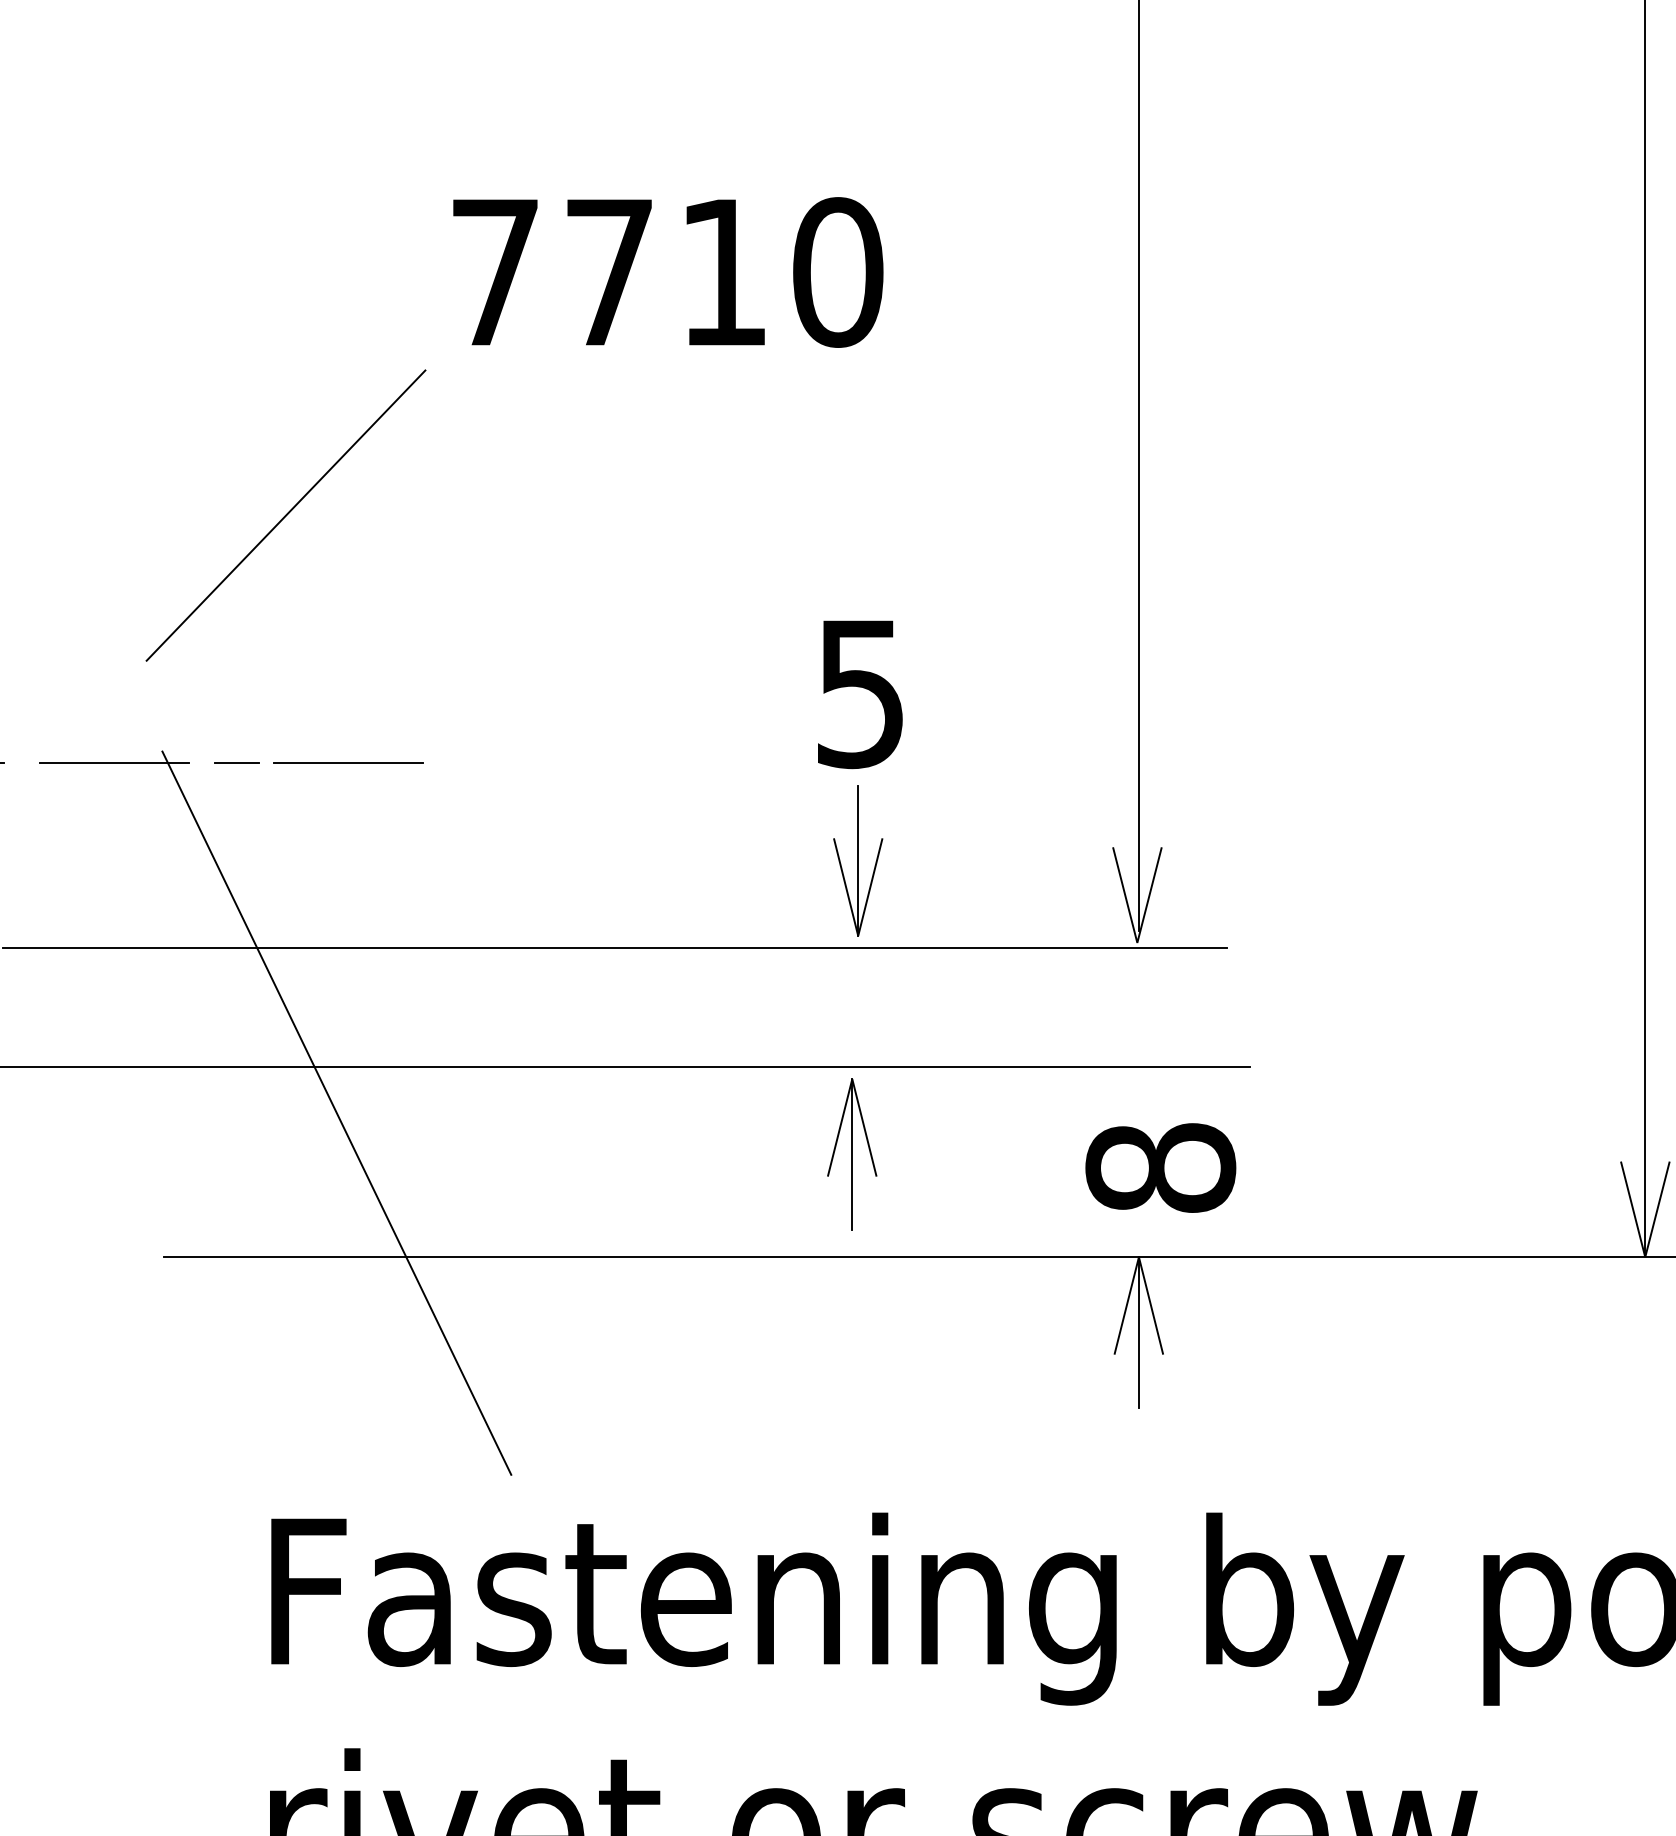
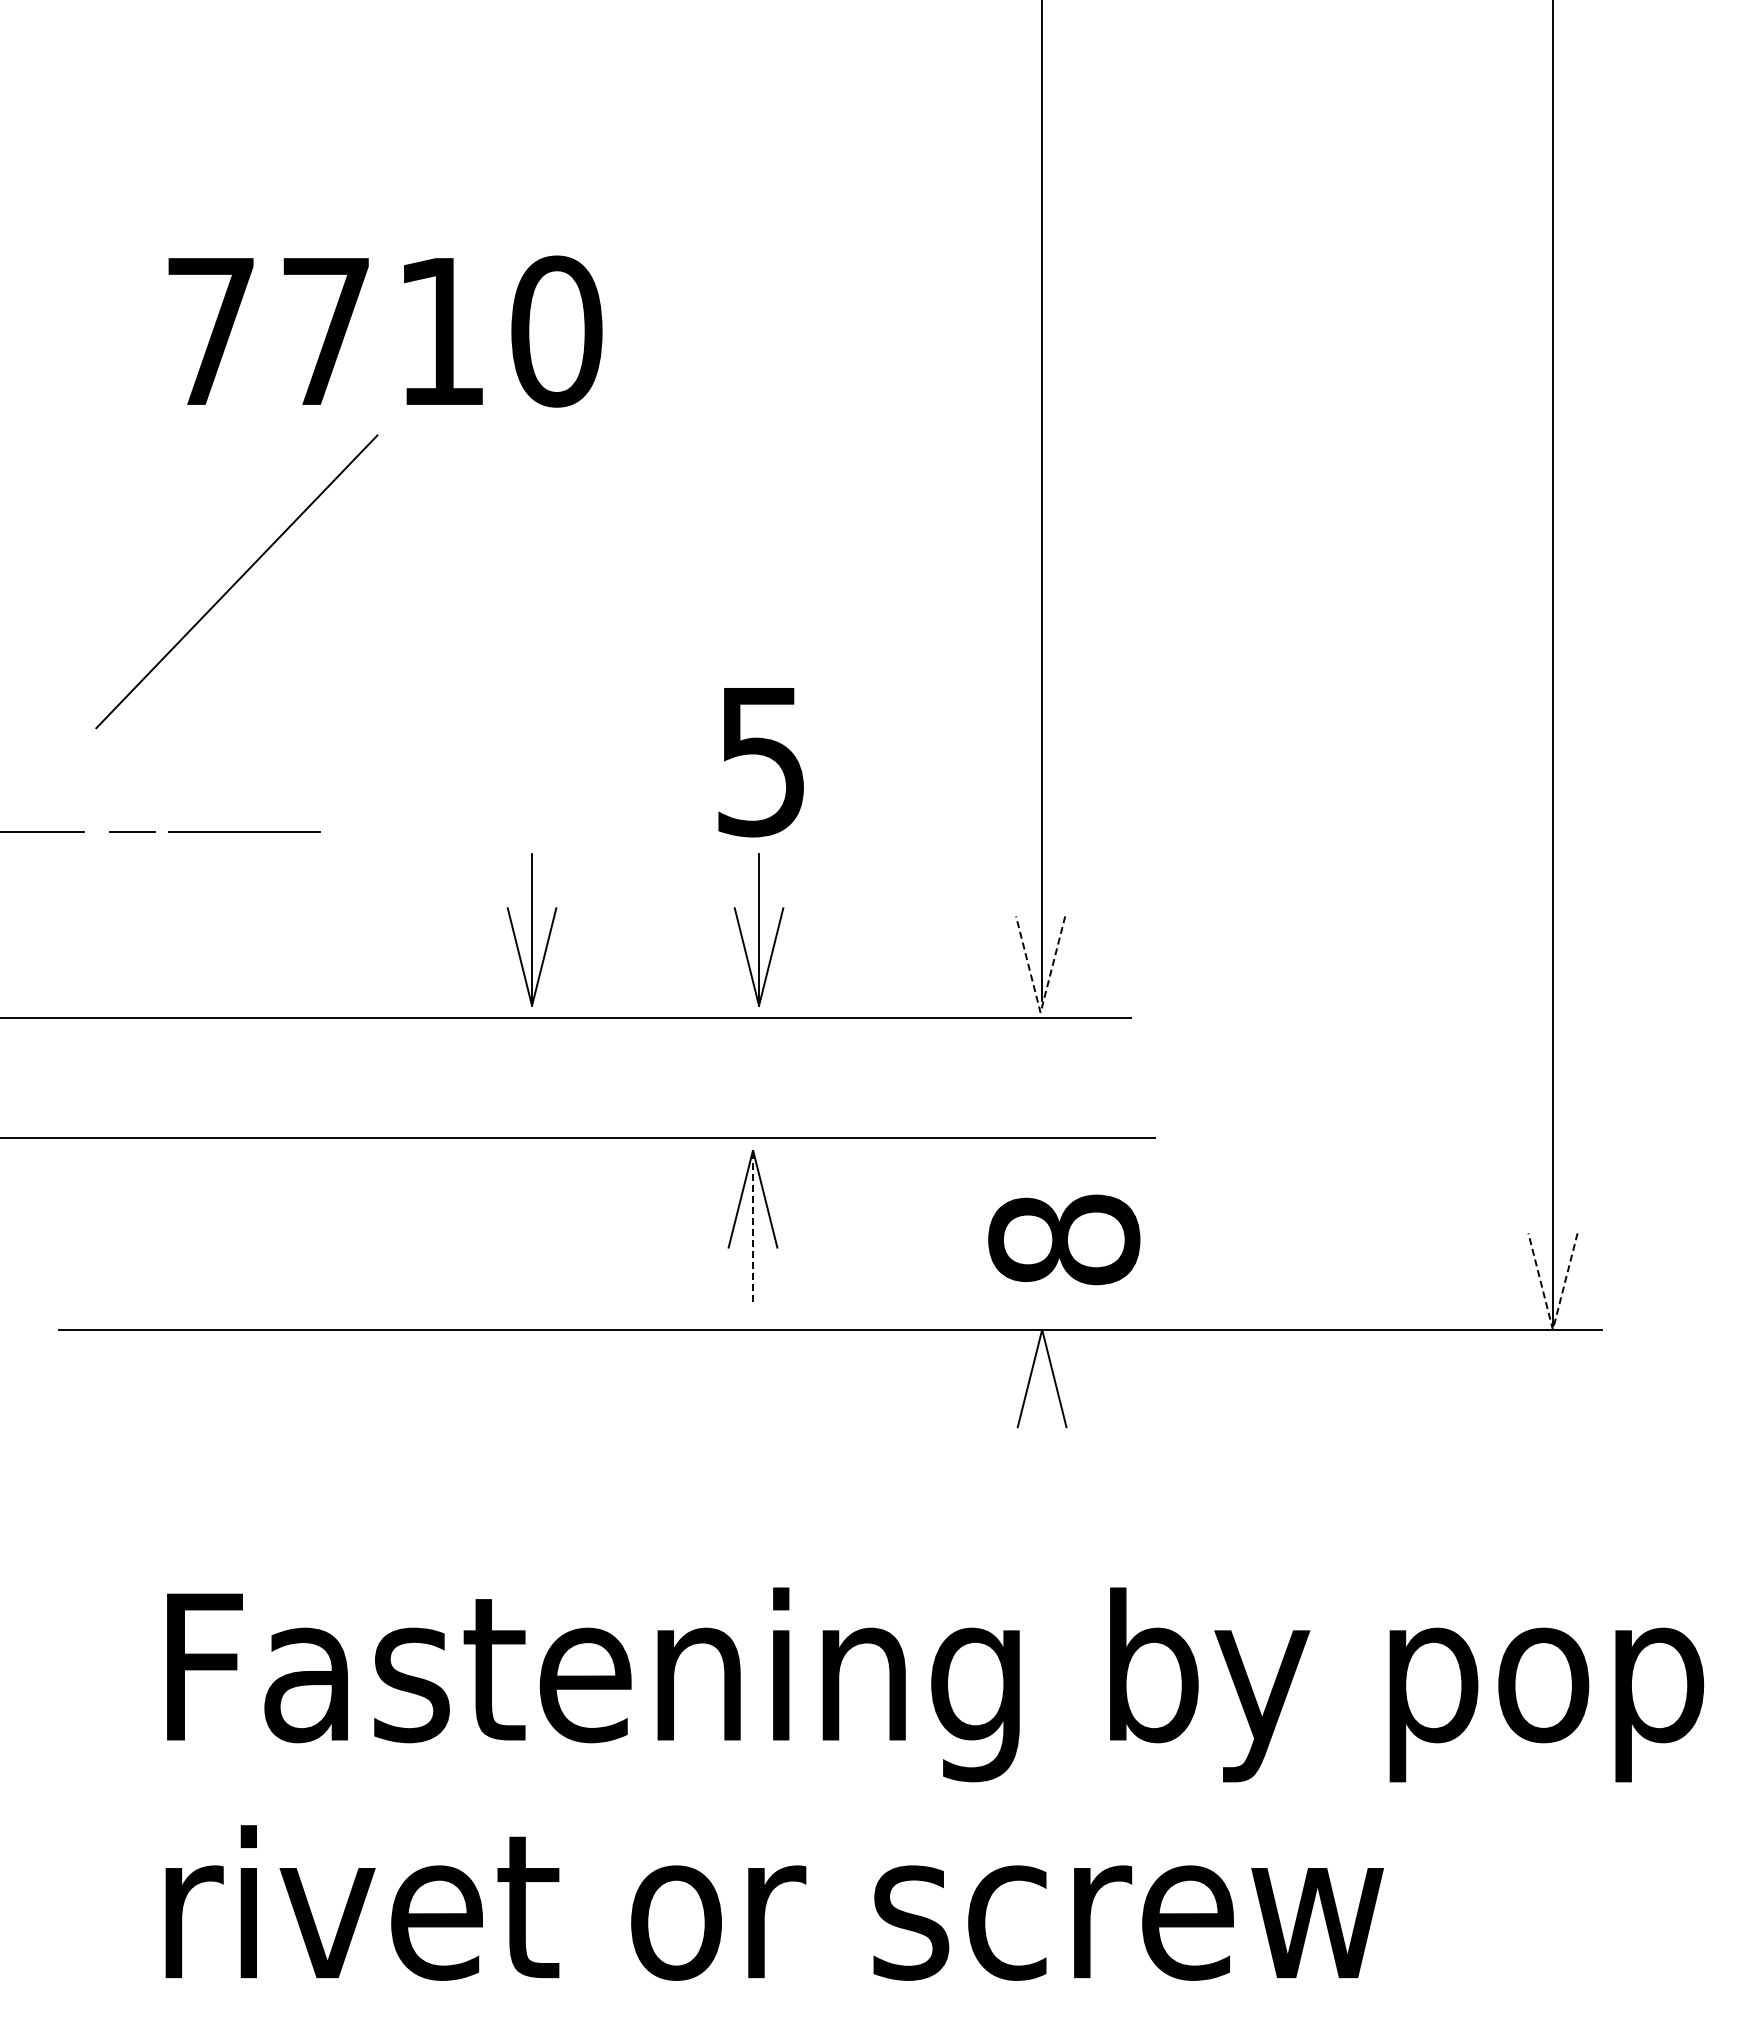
text: (668, 272) -> (385, 331), moved
line: (285, 515) -> (236, 581), moved
part: (632, 860) -> (531, 929), added
line: (1137, 942) -> (1040, 1012), solid -> dashed
line: (337, 1113) -> (233, 1184), removed
line: (852, 1154) -> (753, 1226), solid -> dashed
line: (1644, 1256) -> (1552, 1329), solid -> dashed
line: (1139, 1332) -> (1042, 1405), removed

